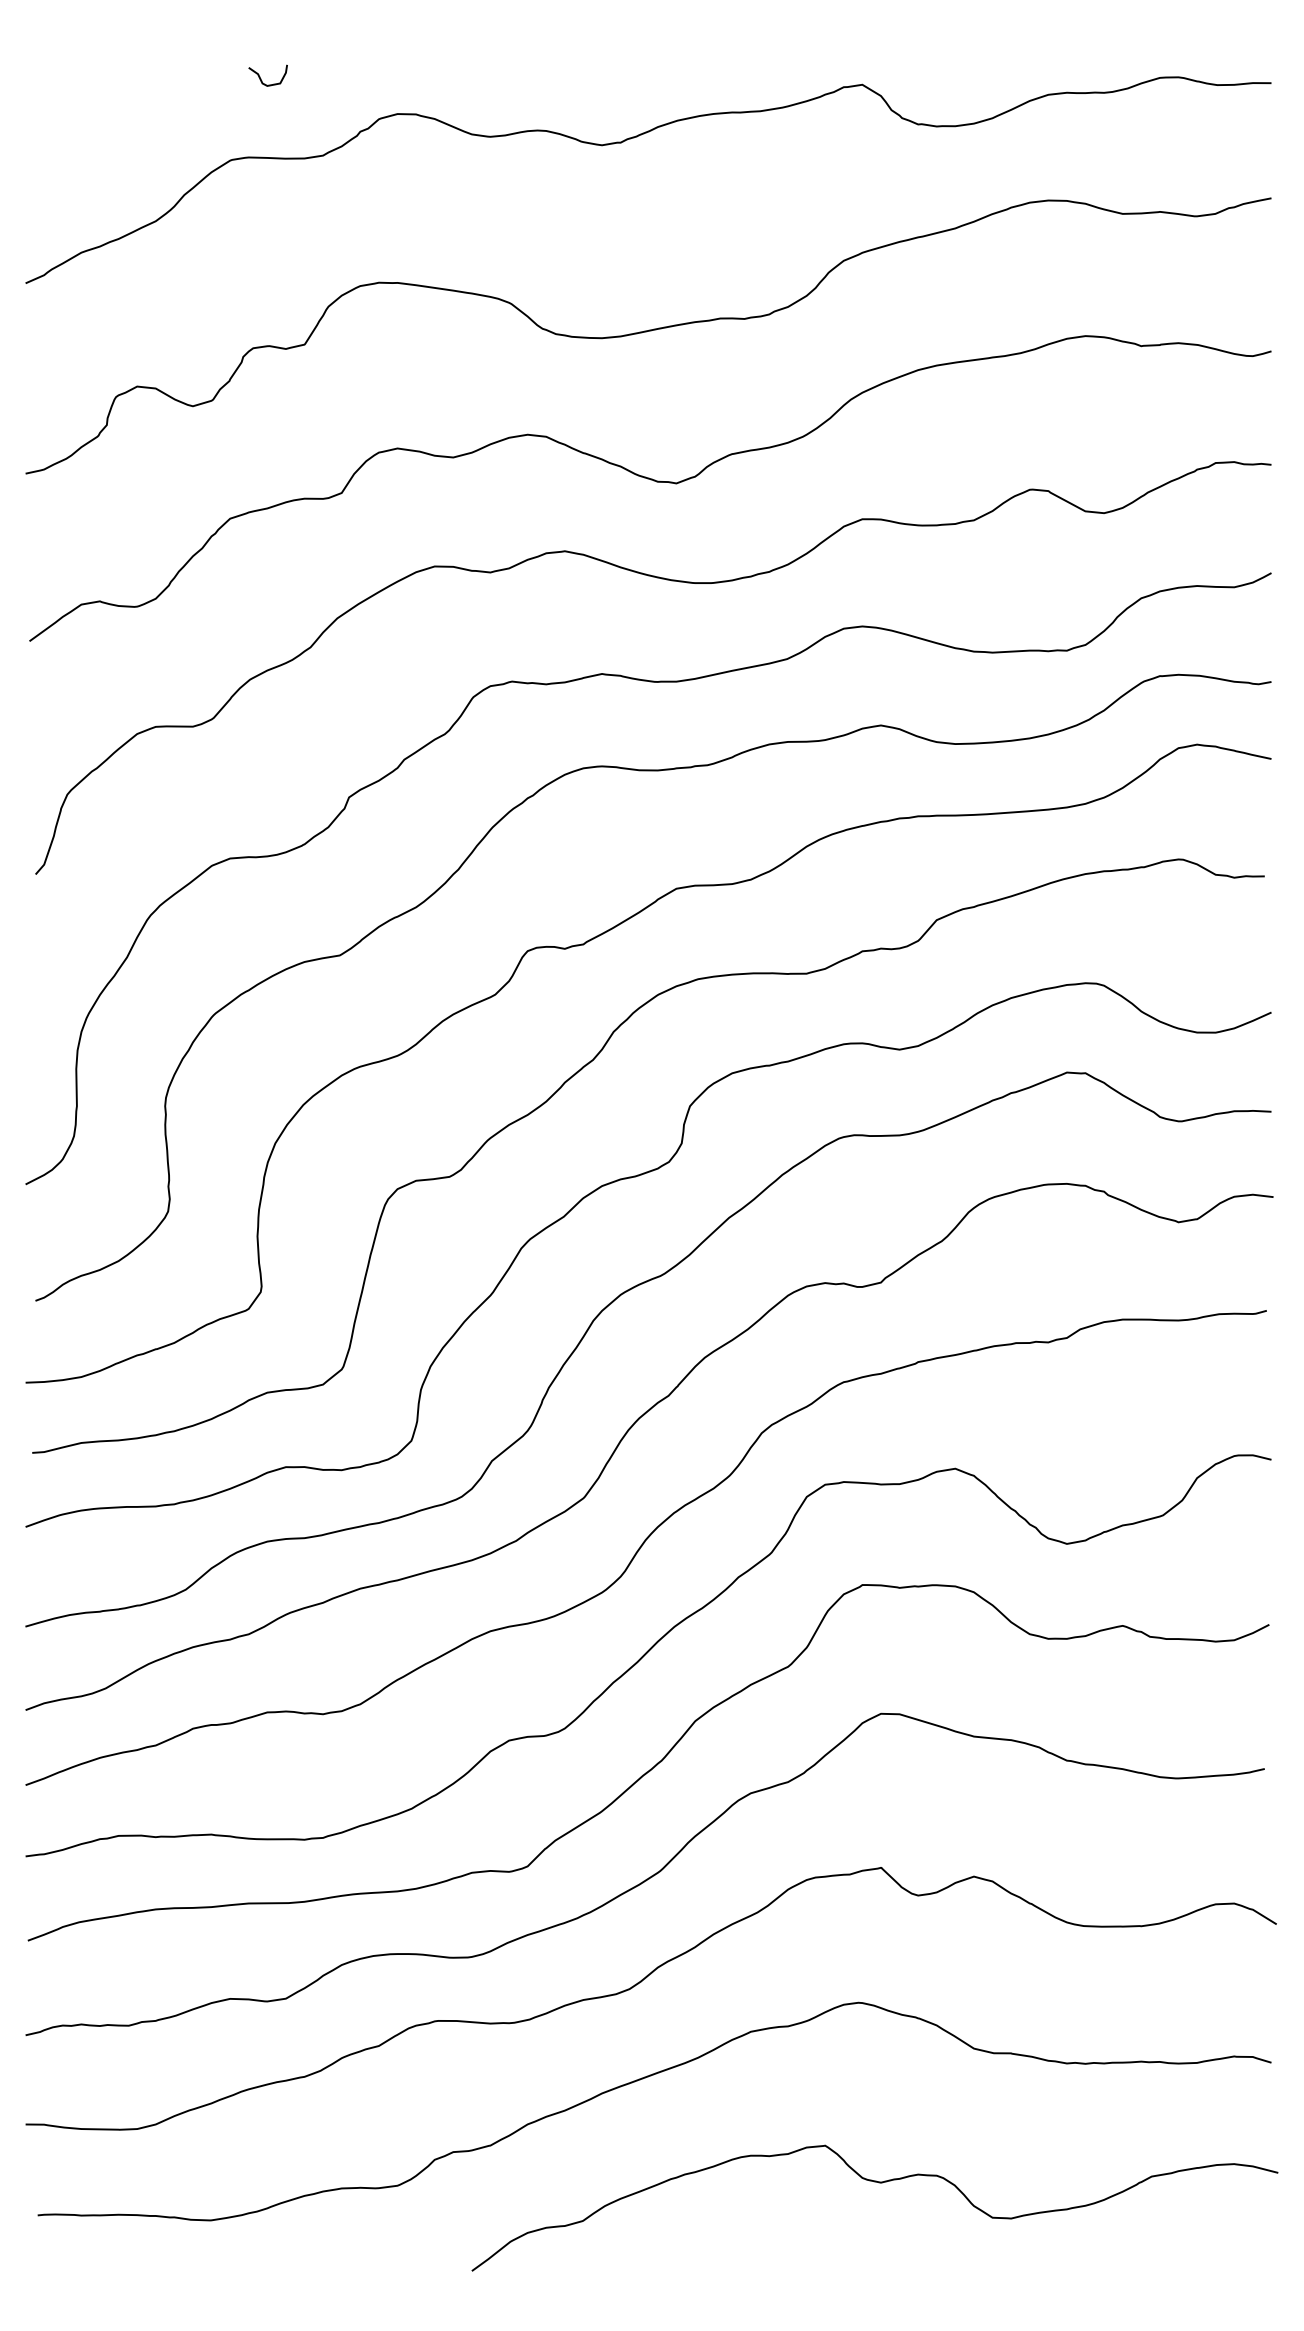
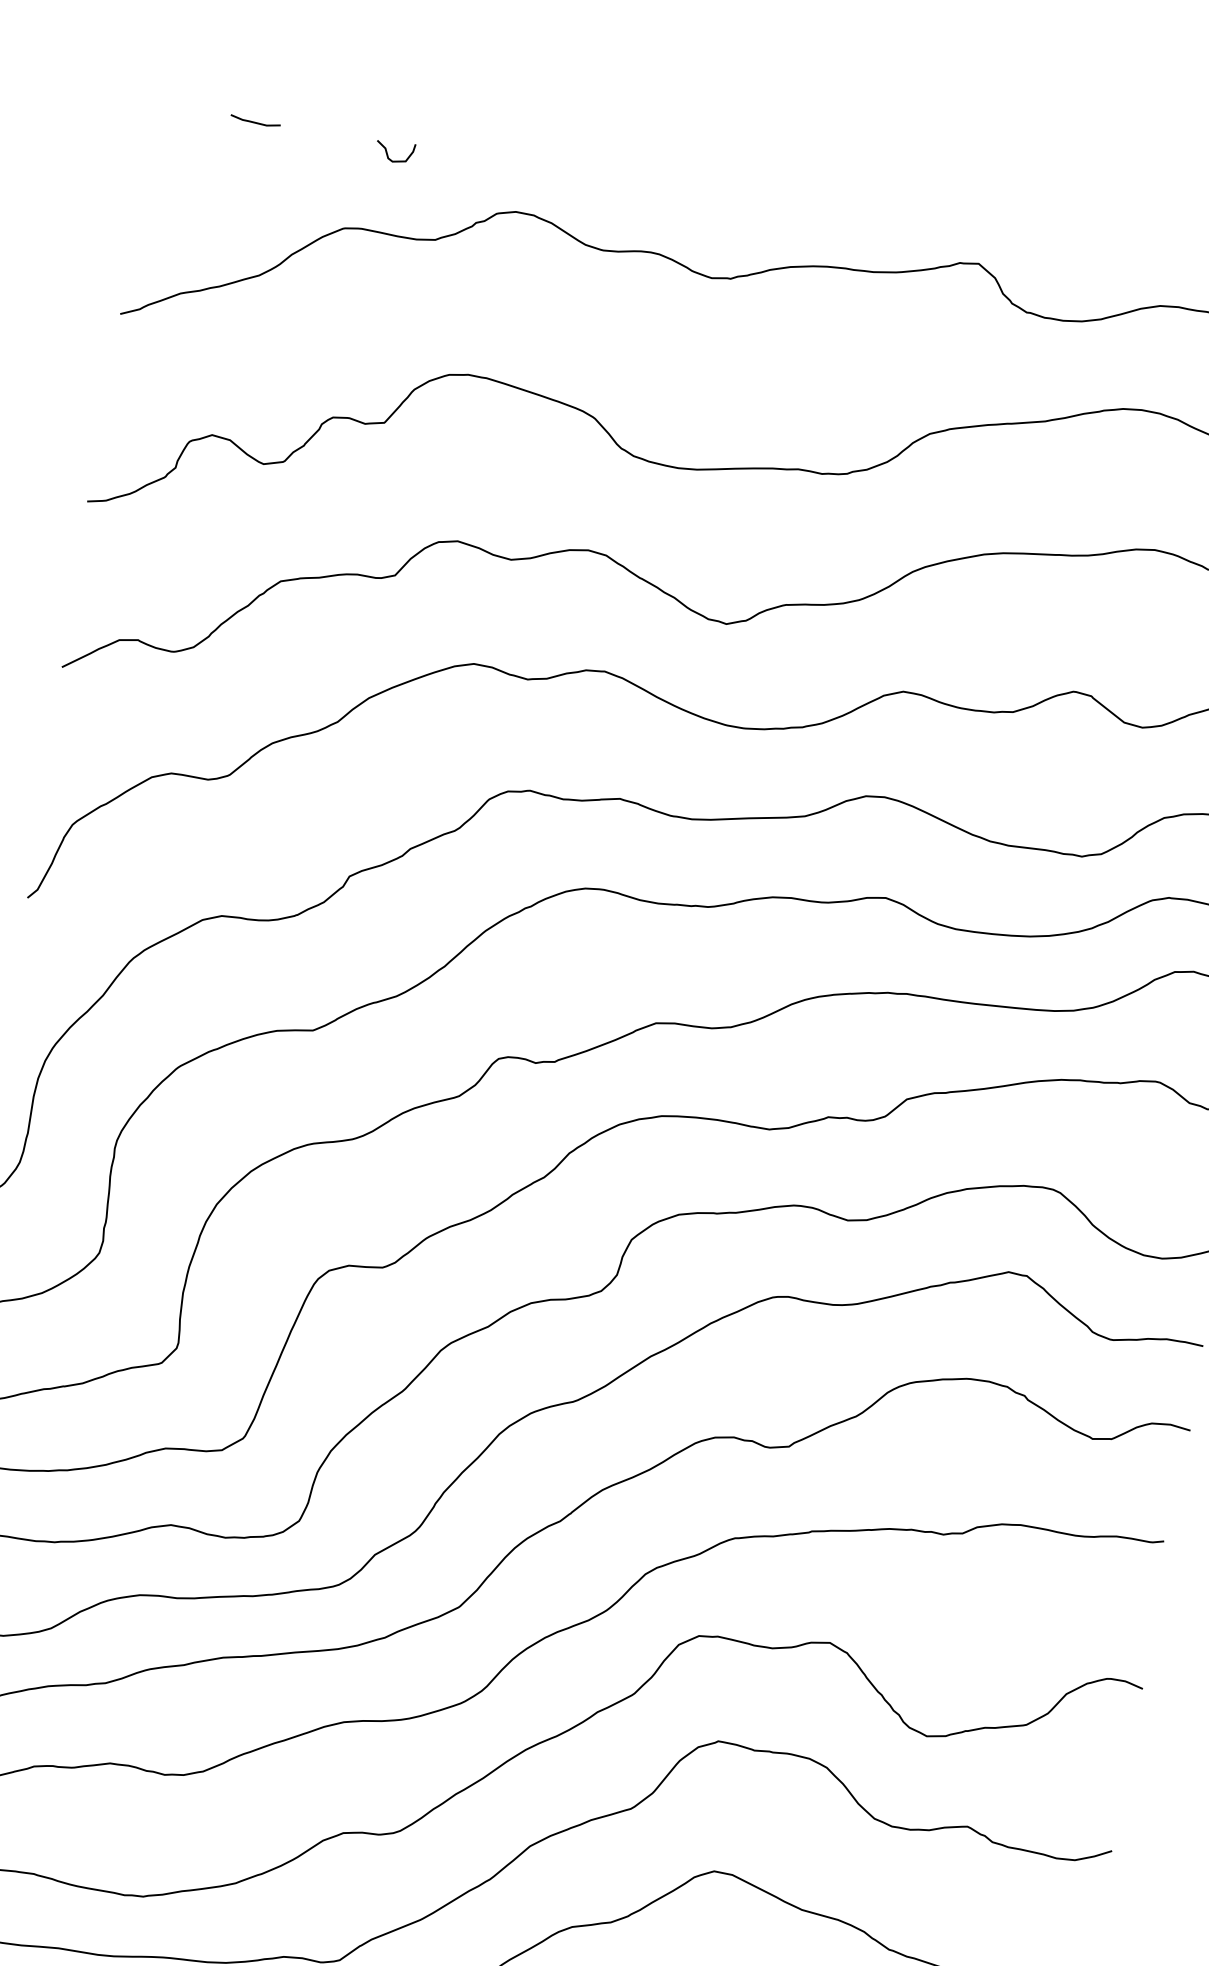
line: (125, 70) -> (255, 121), added

